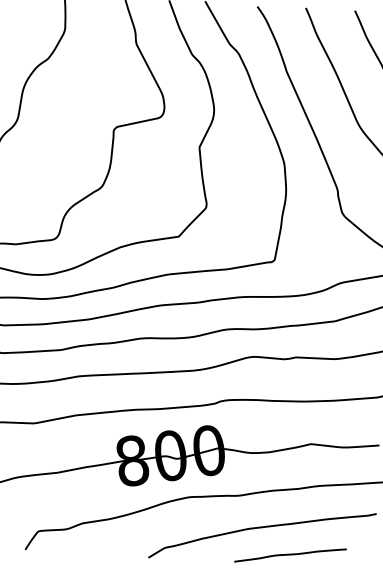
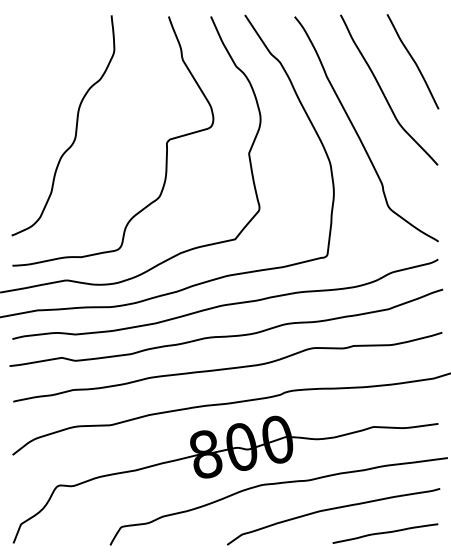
curve: (290, 555) -> (385, 533), moved

